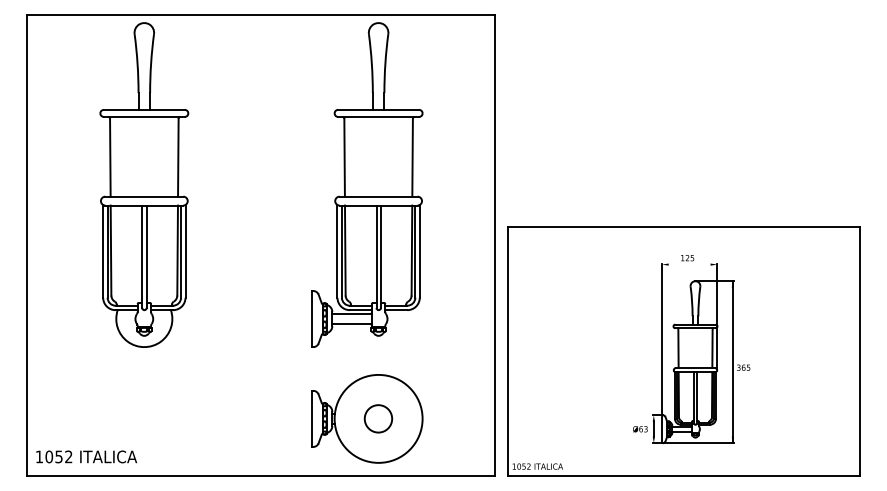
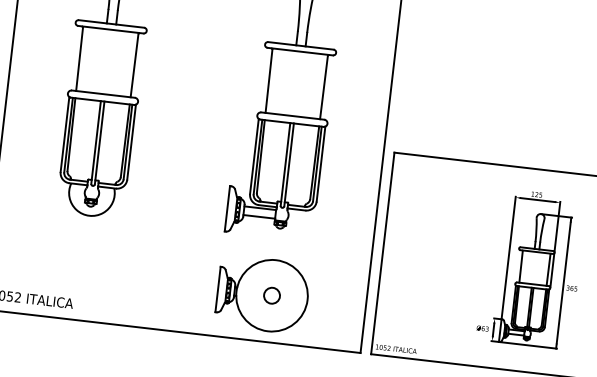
line: (689, 264) -> (537, 200), added
circle: (378, 418) -> (271, 295), size x0.71

